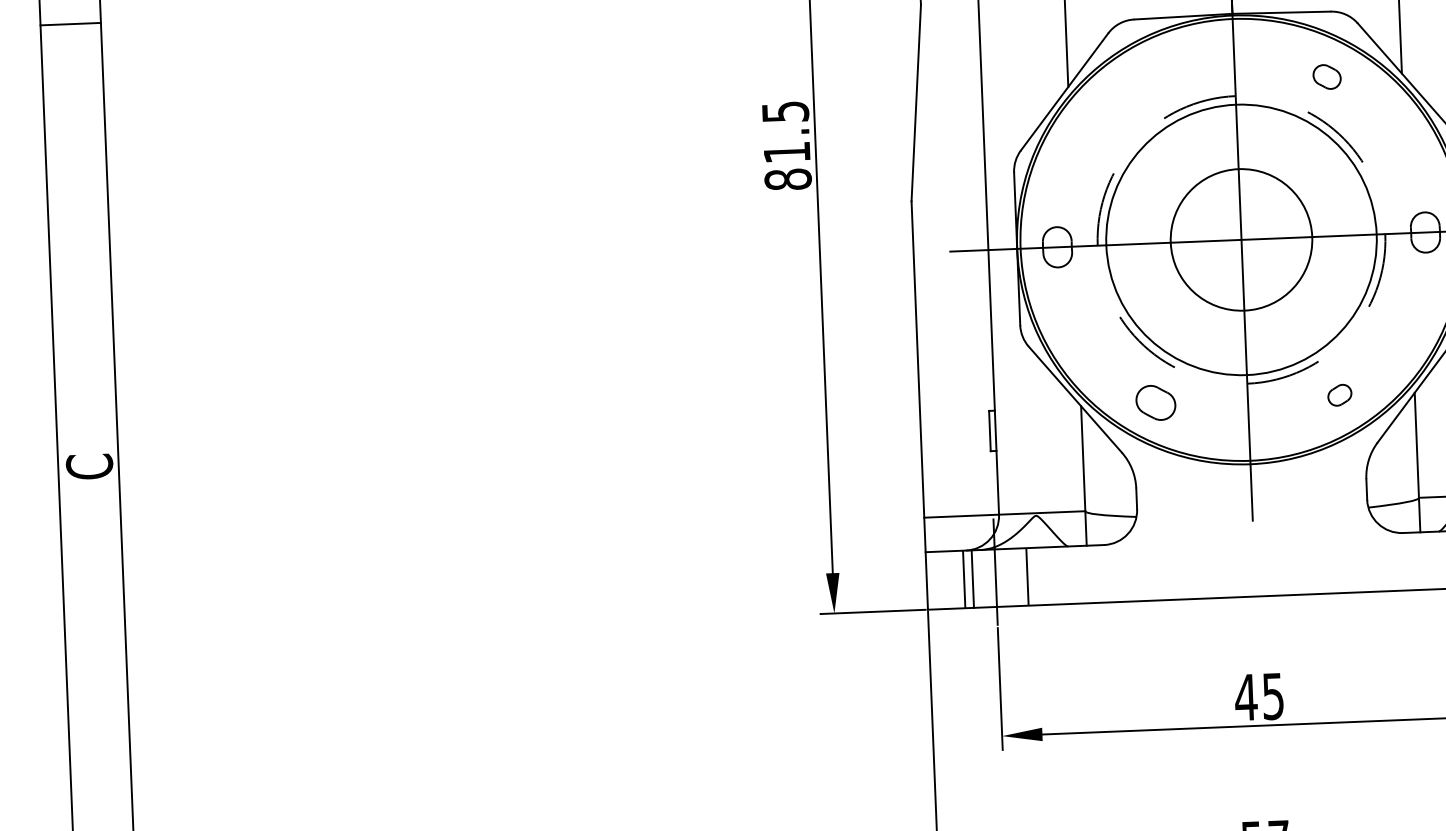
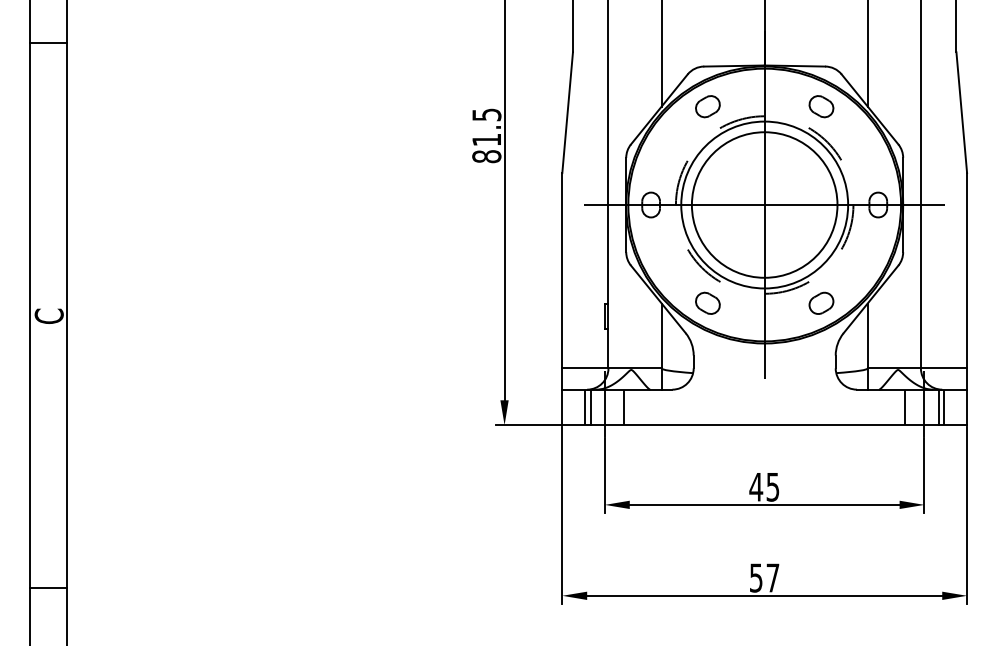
part: (1327, 76) -> (821, 106), size x1.43
part: (1142, 83) -> (707, 106), added
circle: (1241, 239) -> (764, 204), size x1.67
part: (1339, 394) -> (821, 302), size x1.67

